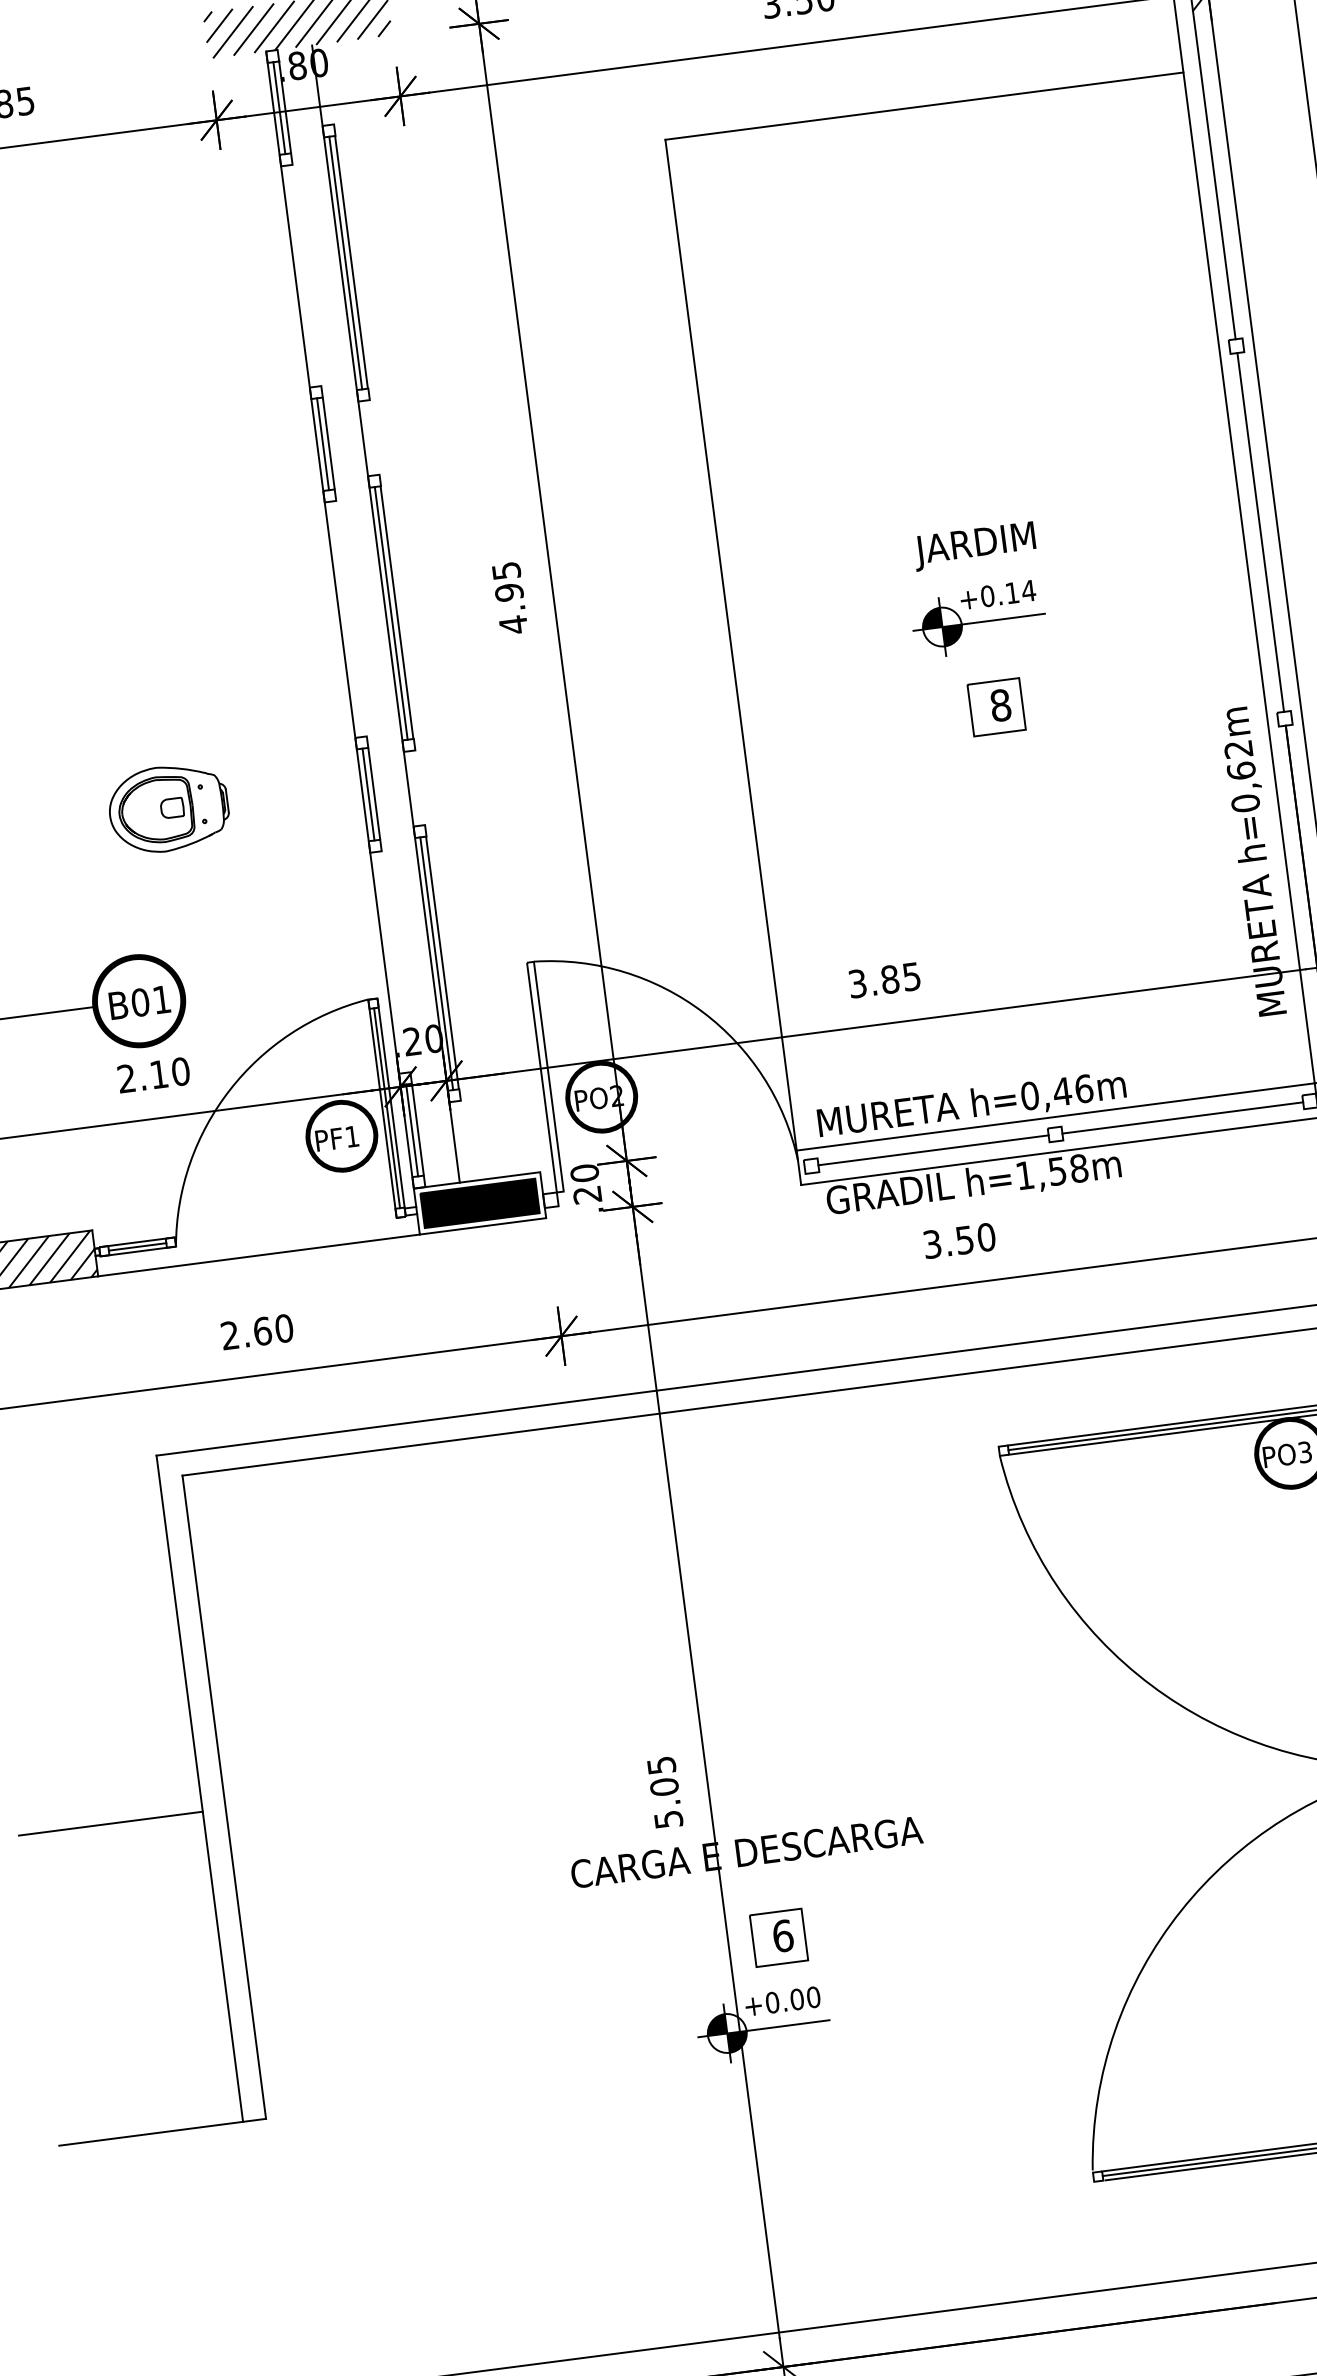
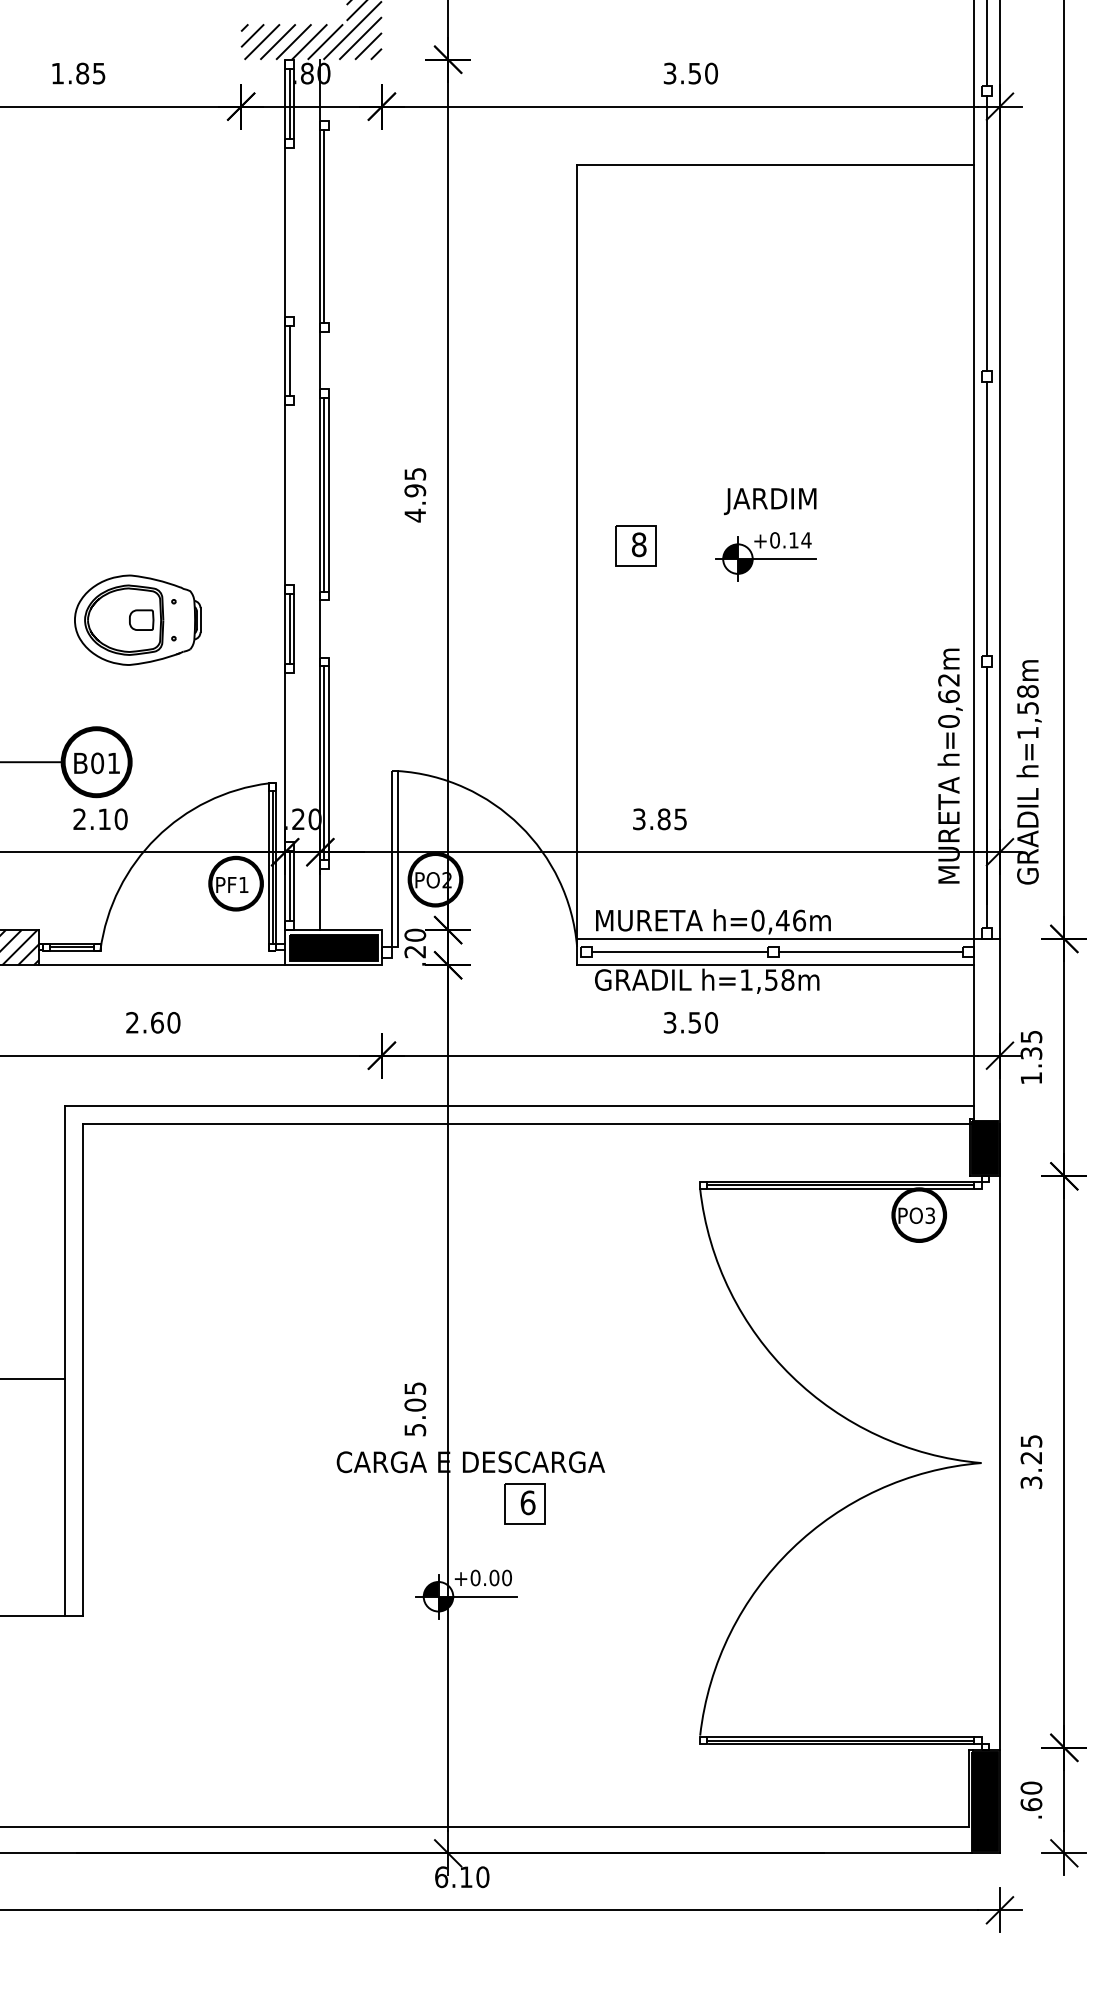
line: (351, 262) -> (328, 226), removed
line: (328, 443) -> (293, 360), removed
part: (996, 706) -> (635, 545), moved
part: (168, 807) -> (137, 619), size x1.4
part: (778, 1937) -> (524, 1503), moved

